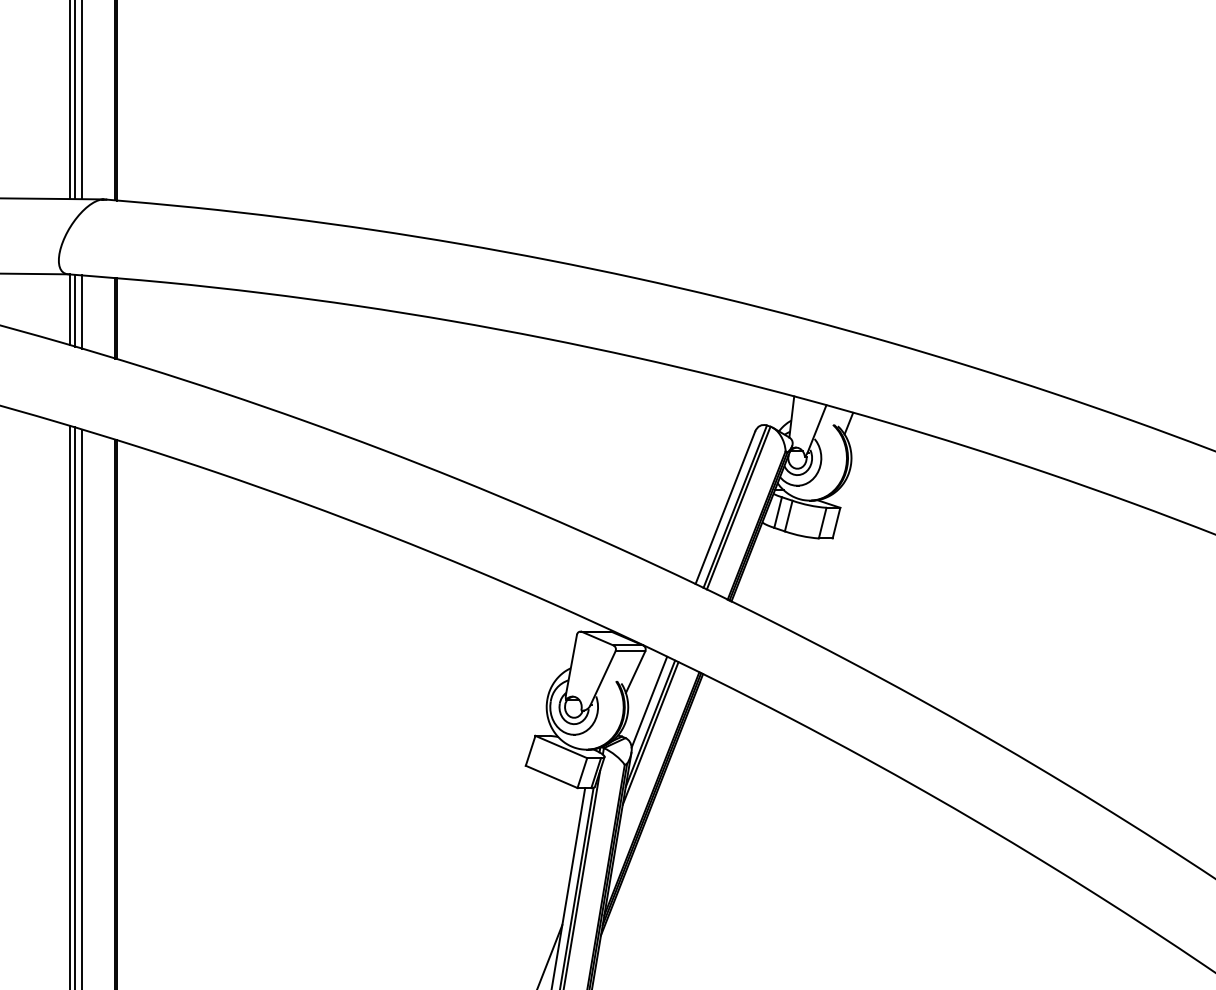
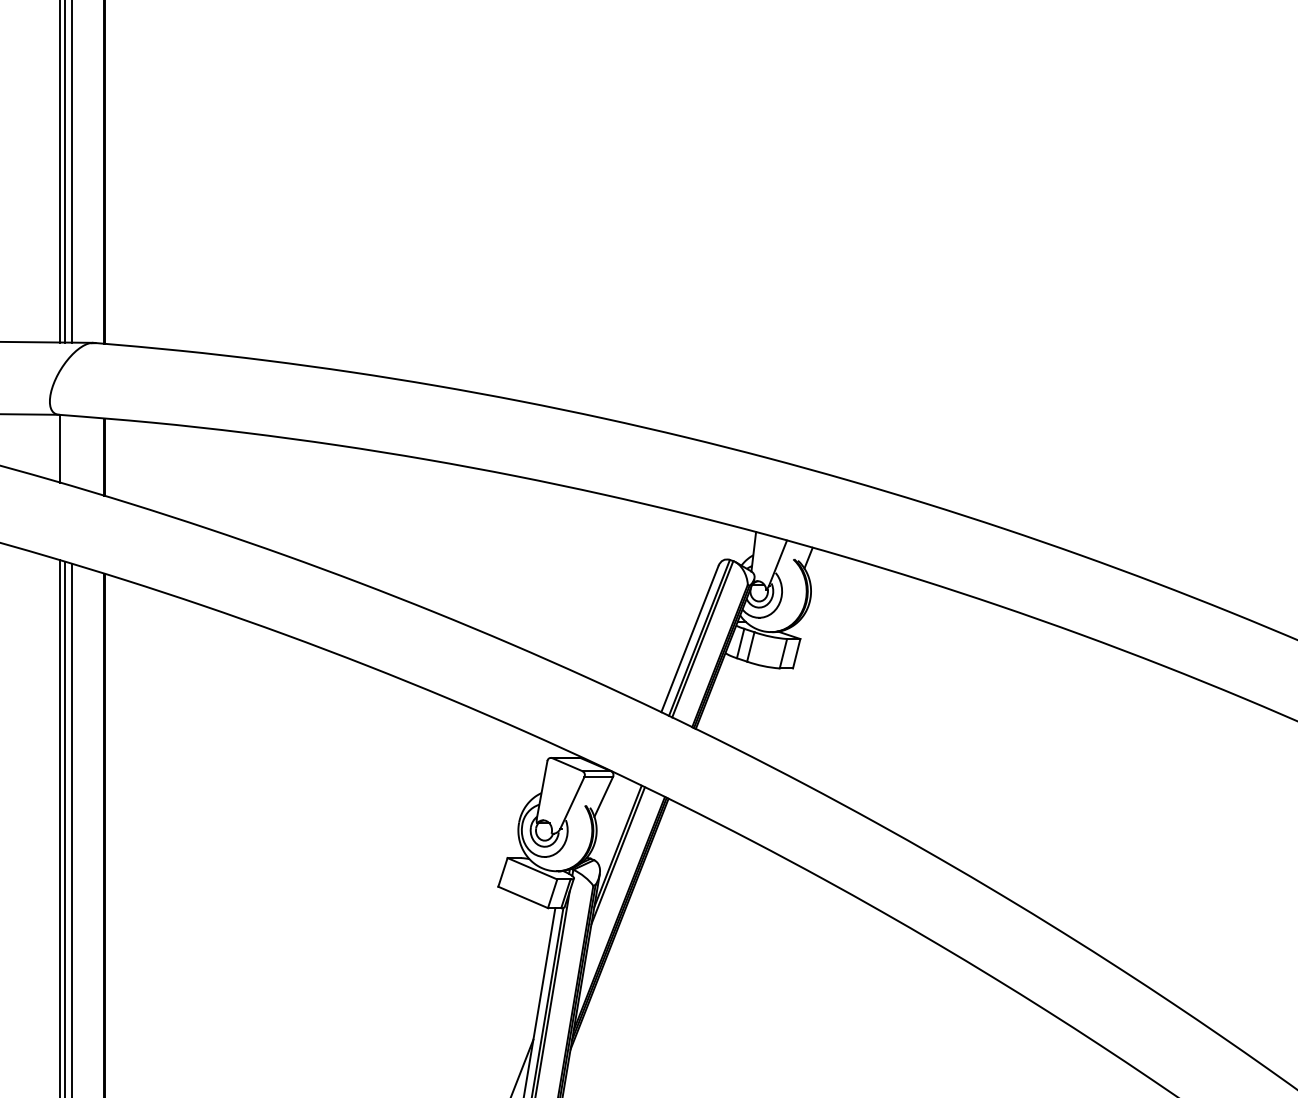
line: (75, 310) -> (65, 449), removed
line: (81, 311) -> (71, 450), removed
line: (649, 702) -> (617, 825), removed

